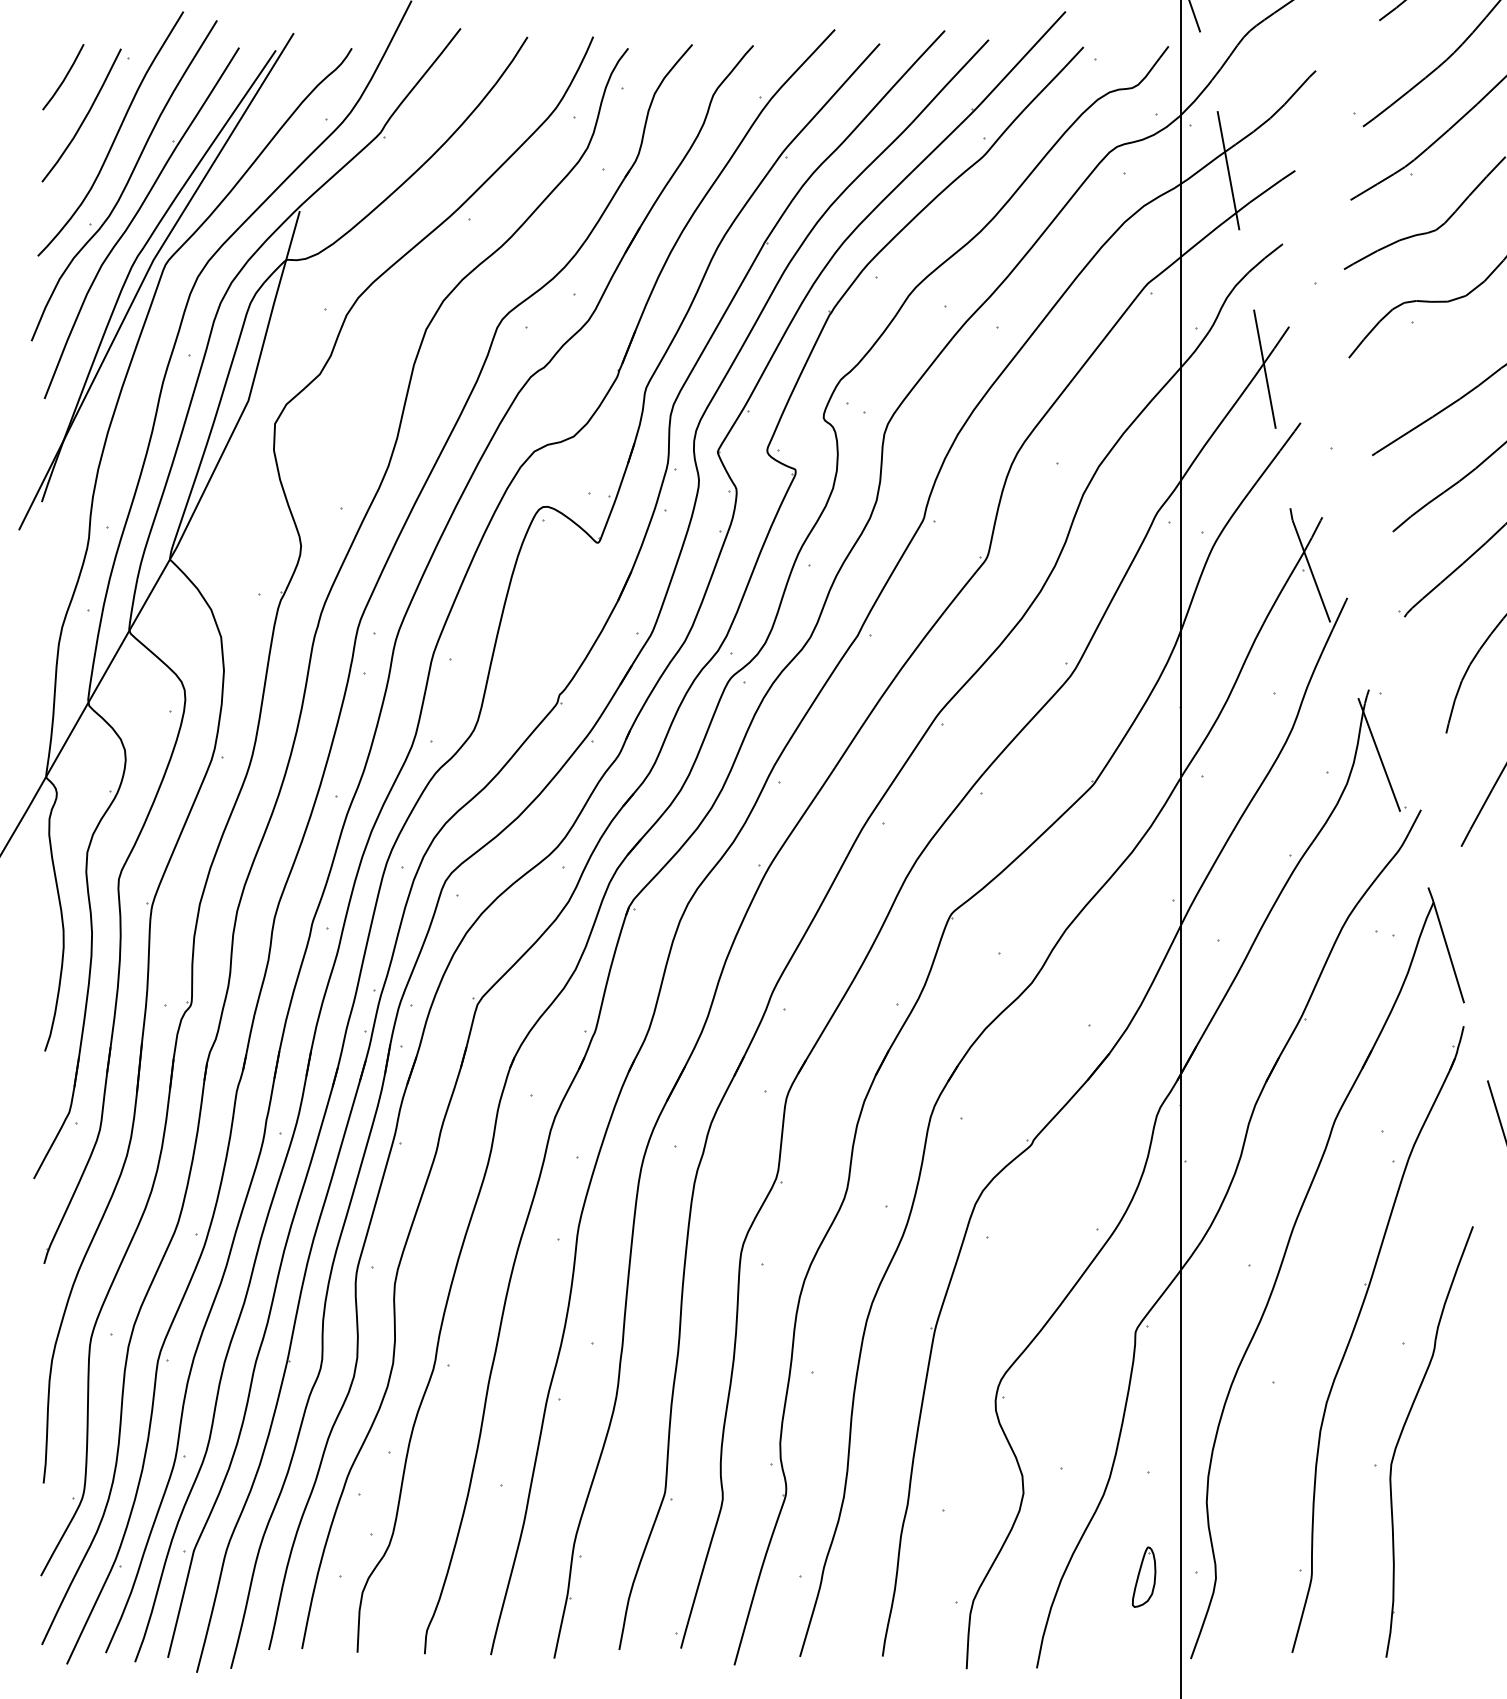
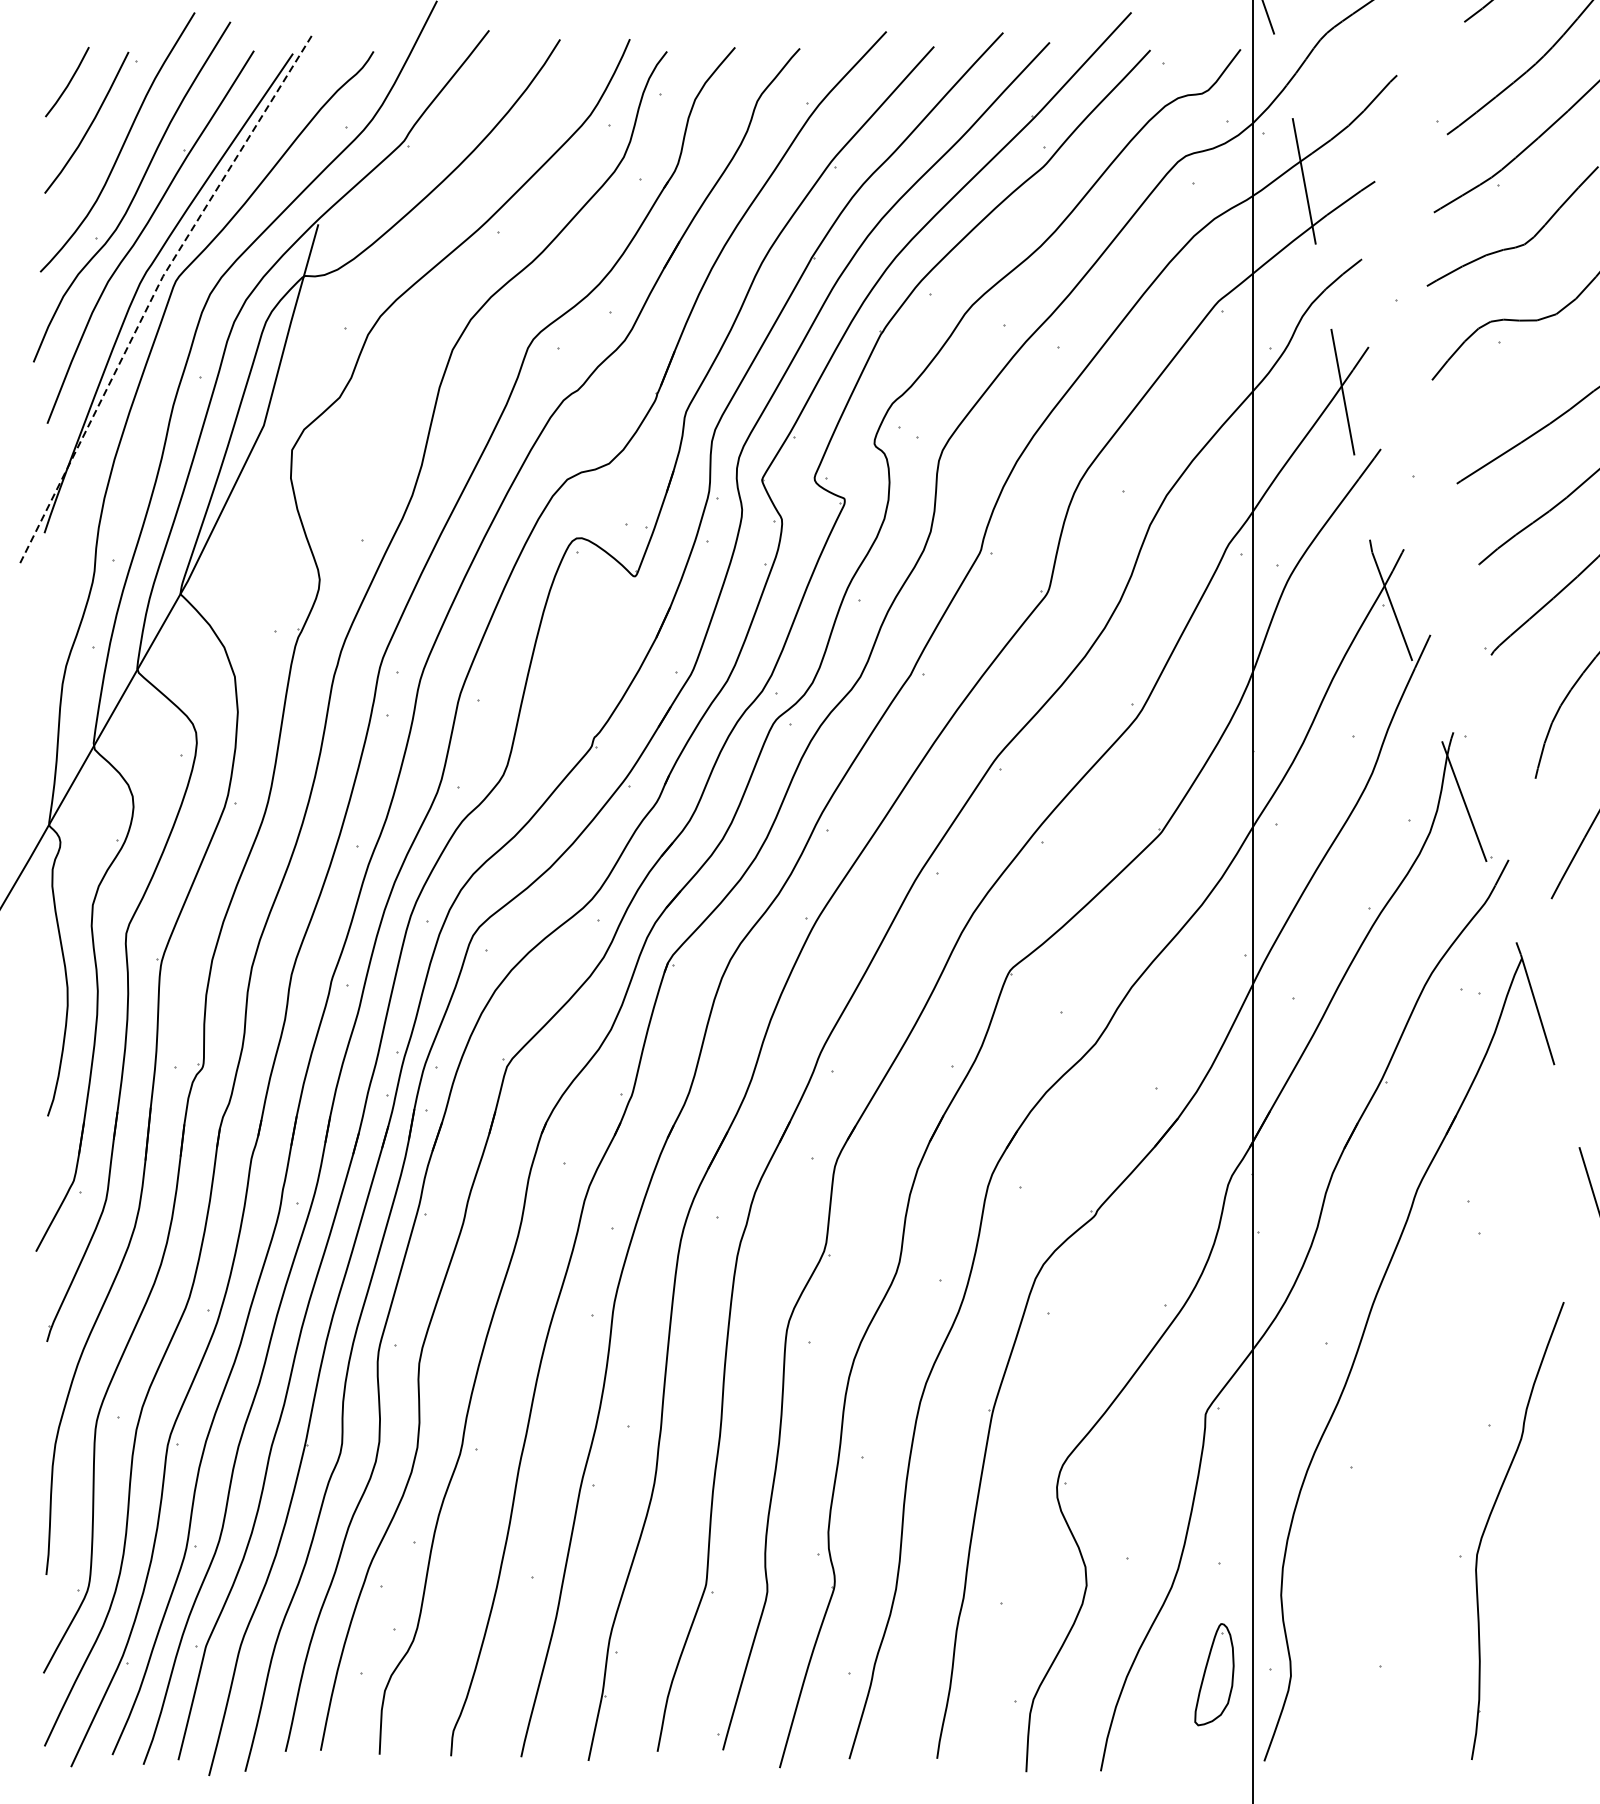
line: (145, 275) -> (154, 292), solid -> dashed
part: (1354, 1331) -> (1438, 1413), removed
part: (1144, 1576) -> (1215, 1673), size x1.6

